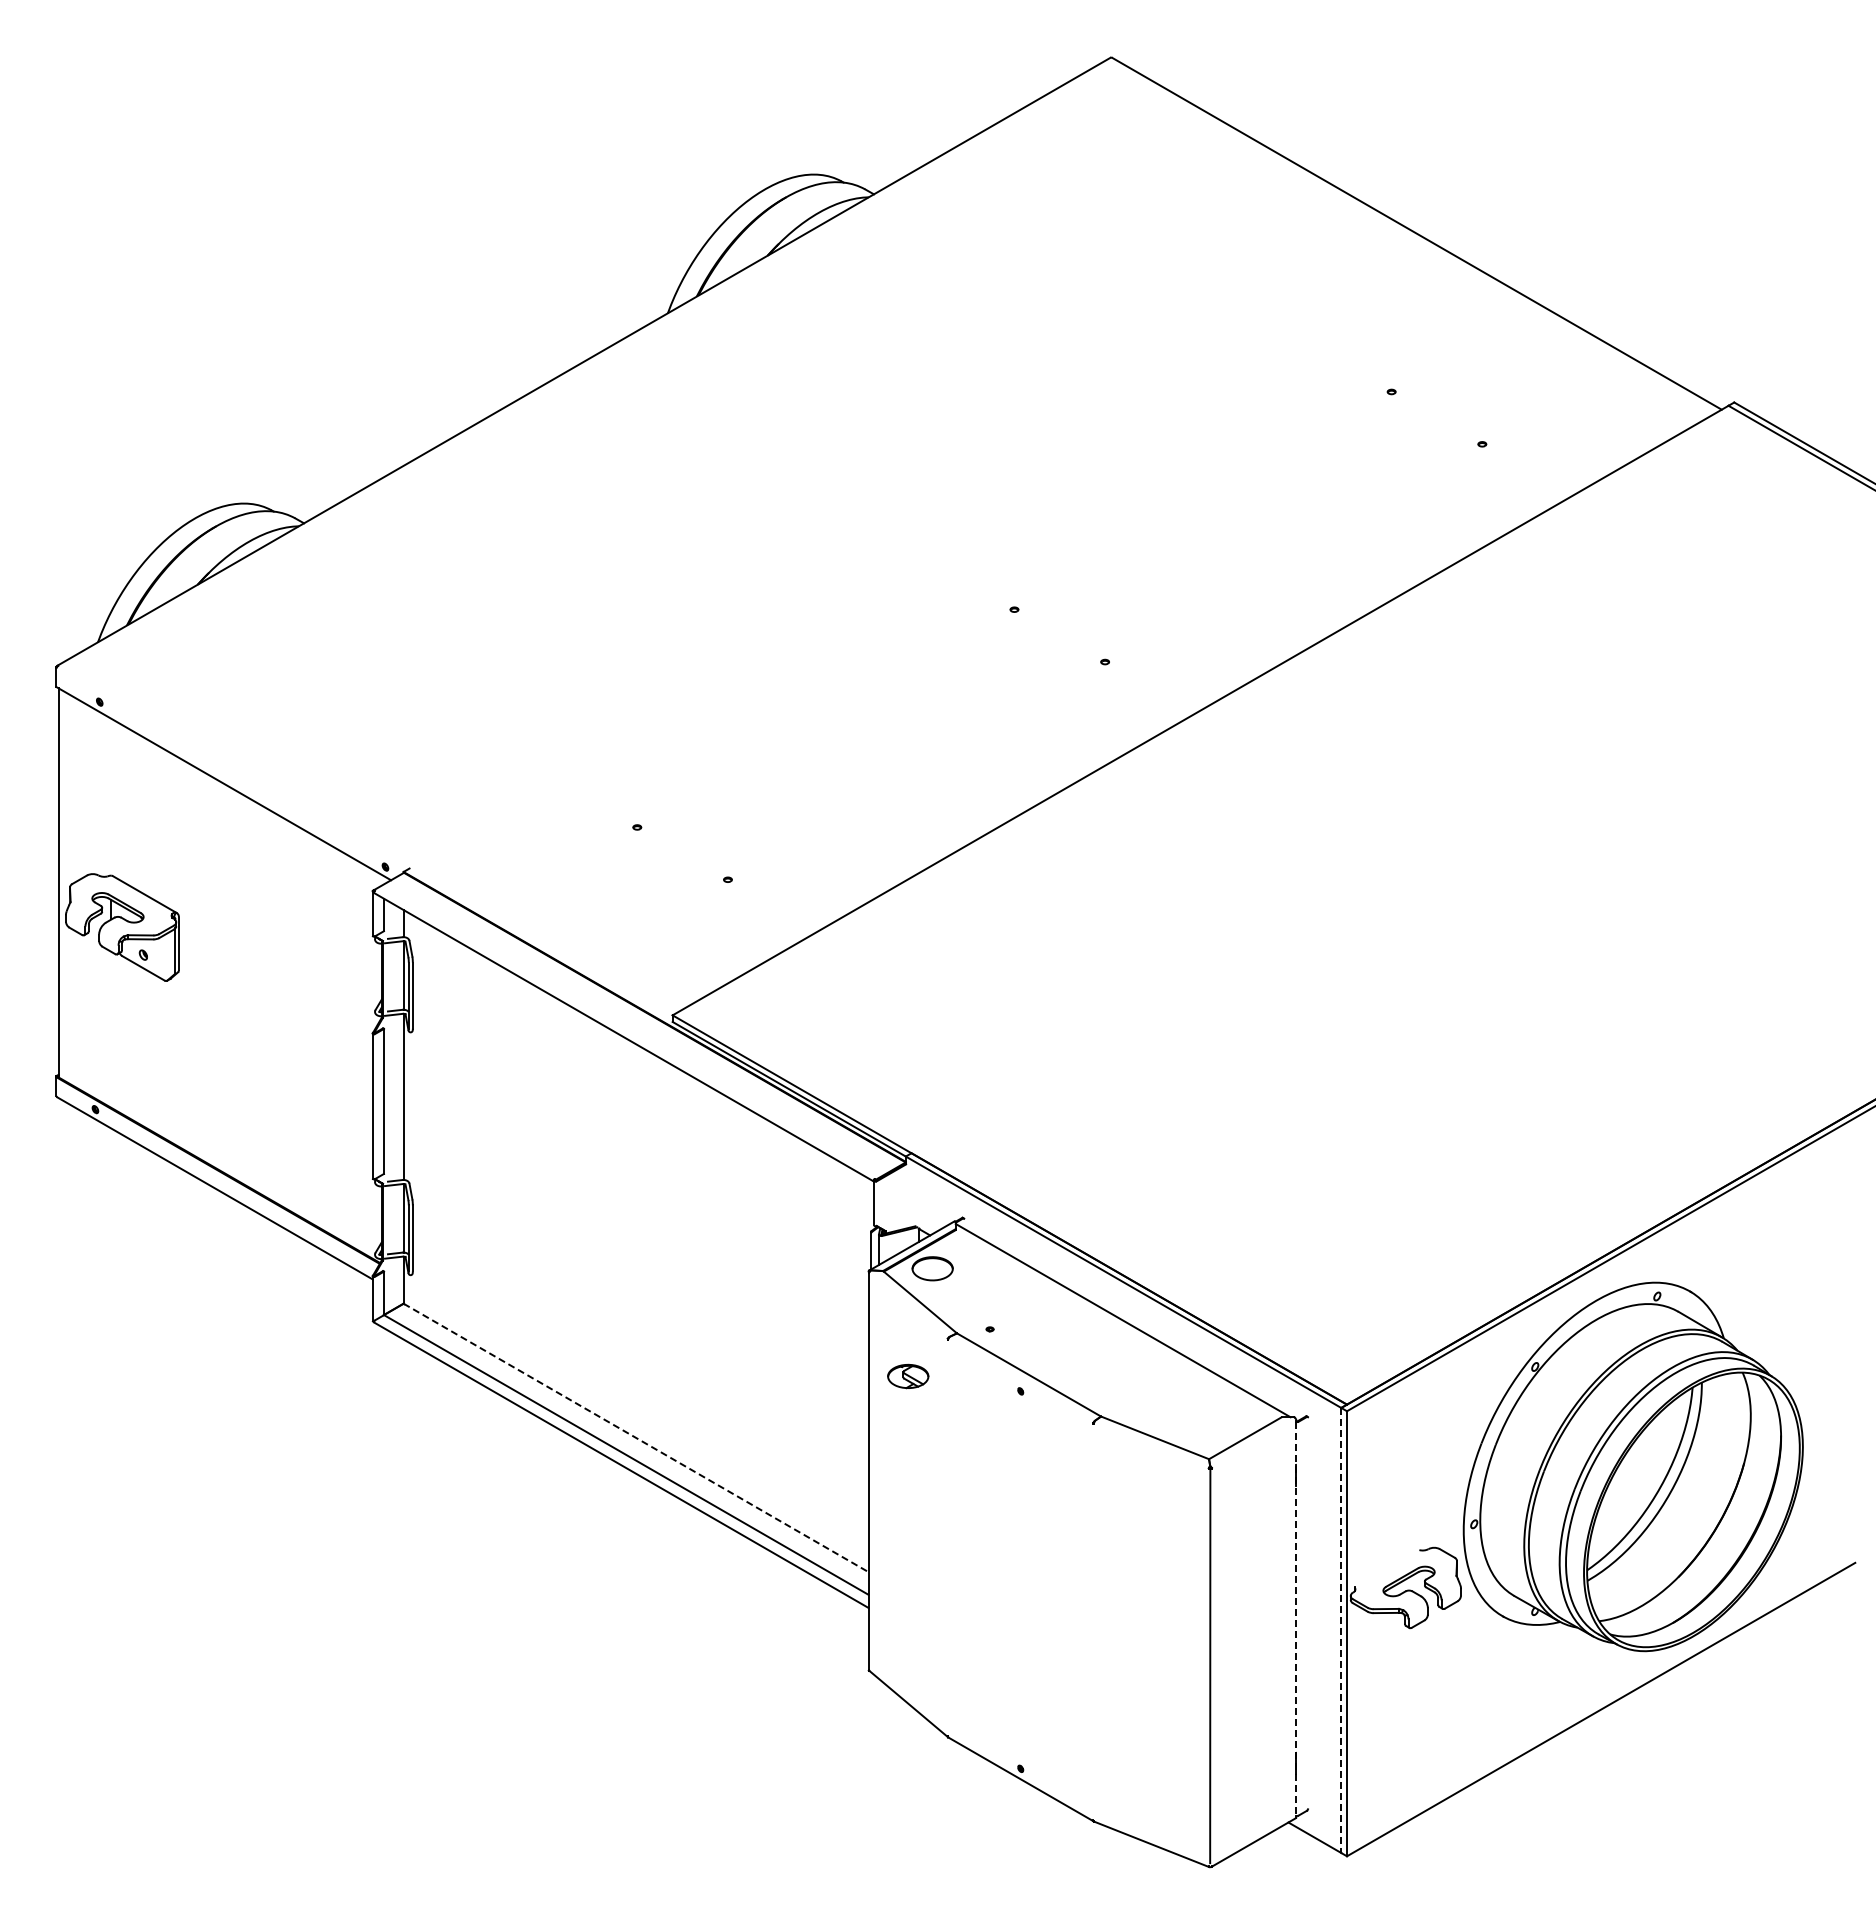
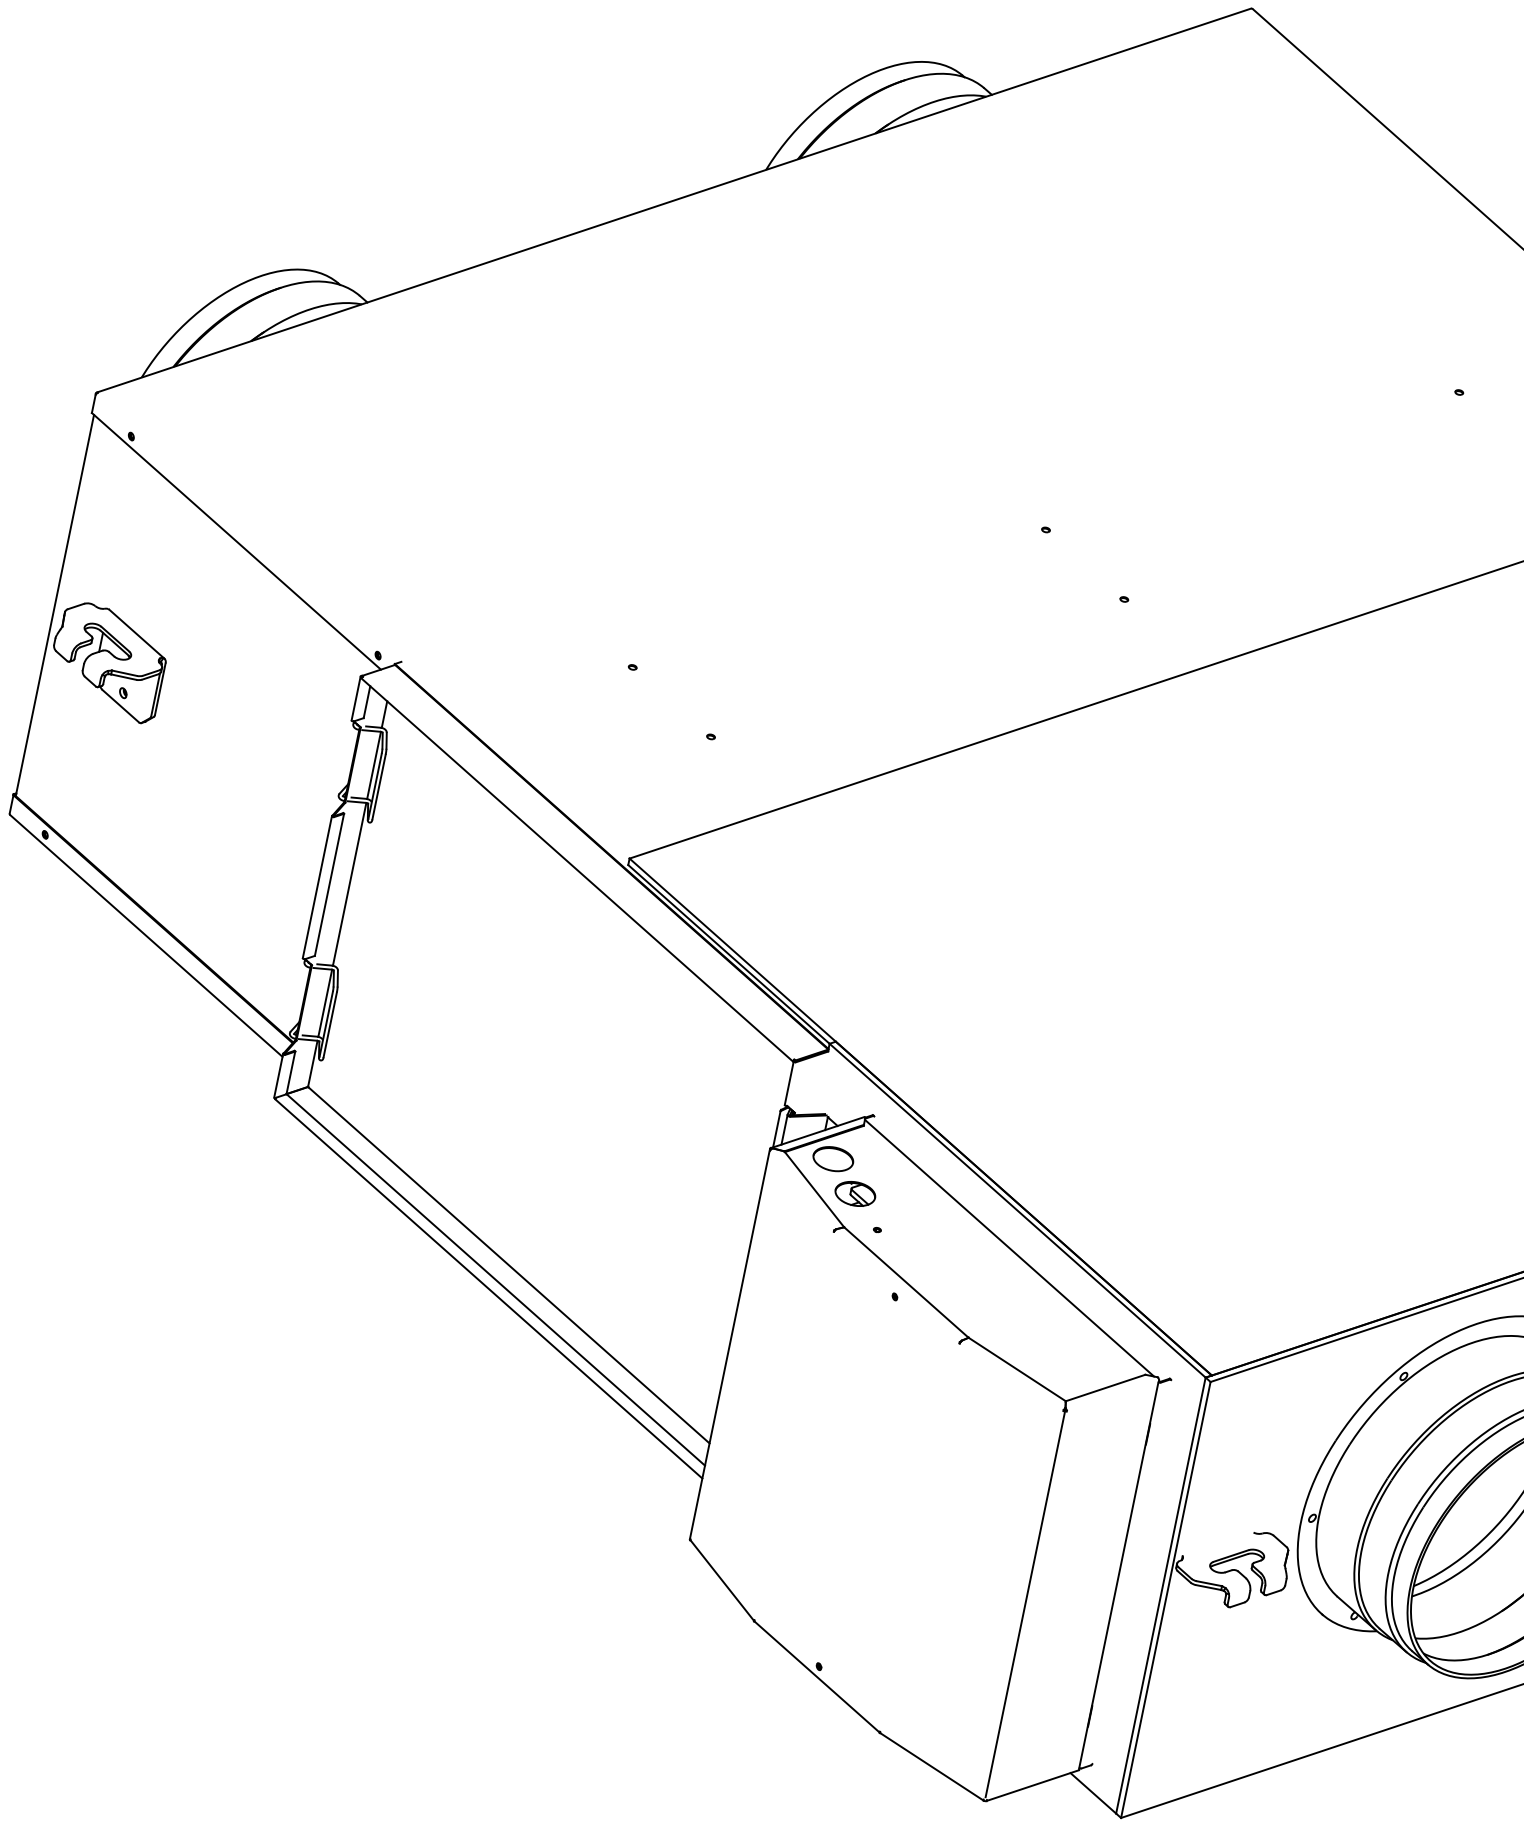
part: (908, 1376) -> (855, 1194), moved
line: (636, 1438) -> (509, 1265), dashed -> solid
line: (1295, 1619) -> (1118, 1575), dashed -> solid
line: (1341, 1630) -> (1161, 1595), dashed -> solid

